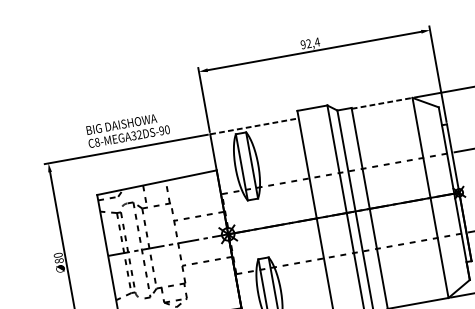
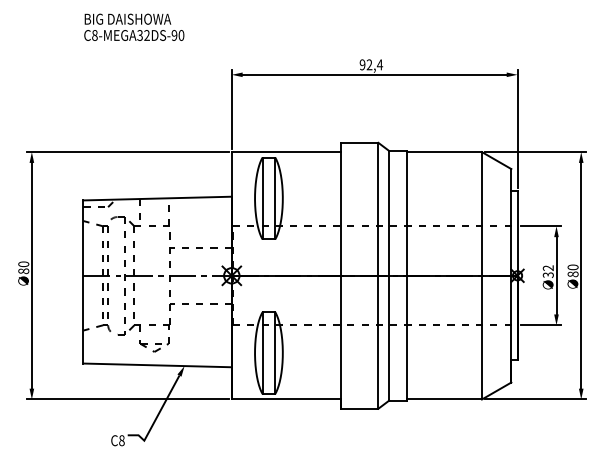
line: (382, 103) -> (444, 152), dashed -> solid
line: (254, 126) -> (286, 152), dashed -> solid
text: (128, 129) -> (134, 26), moved

